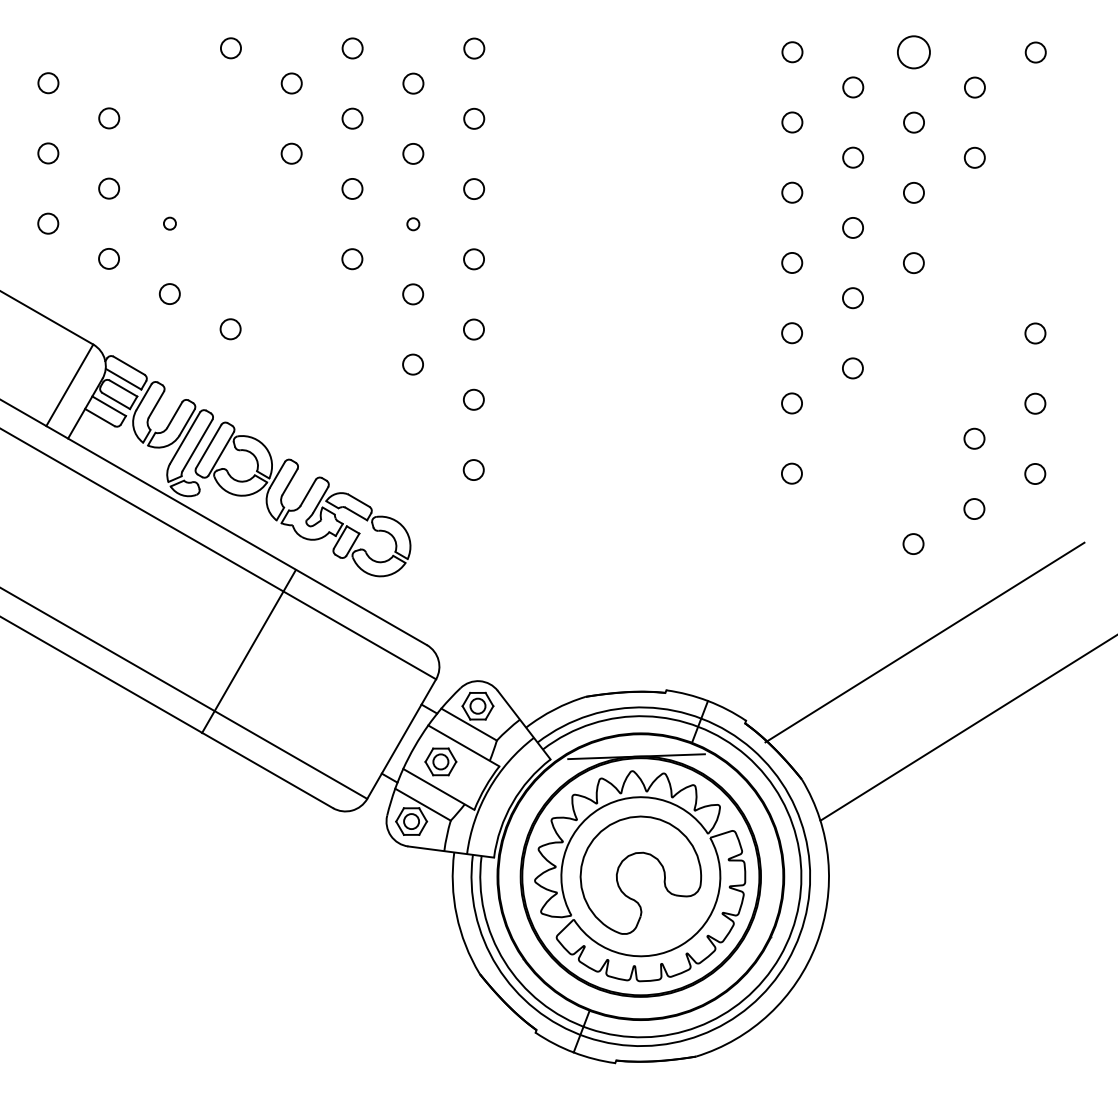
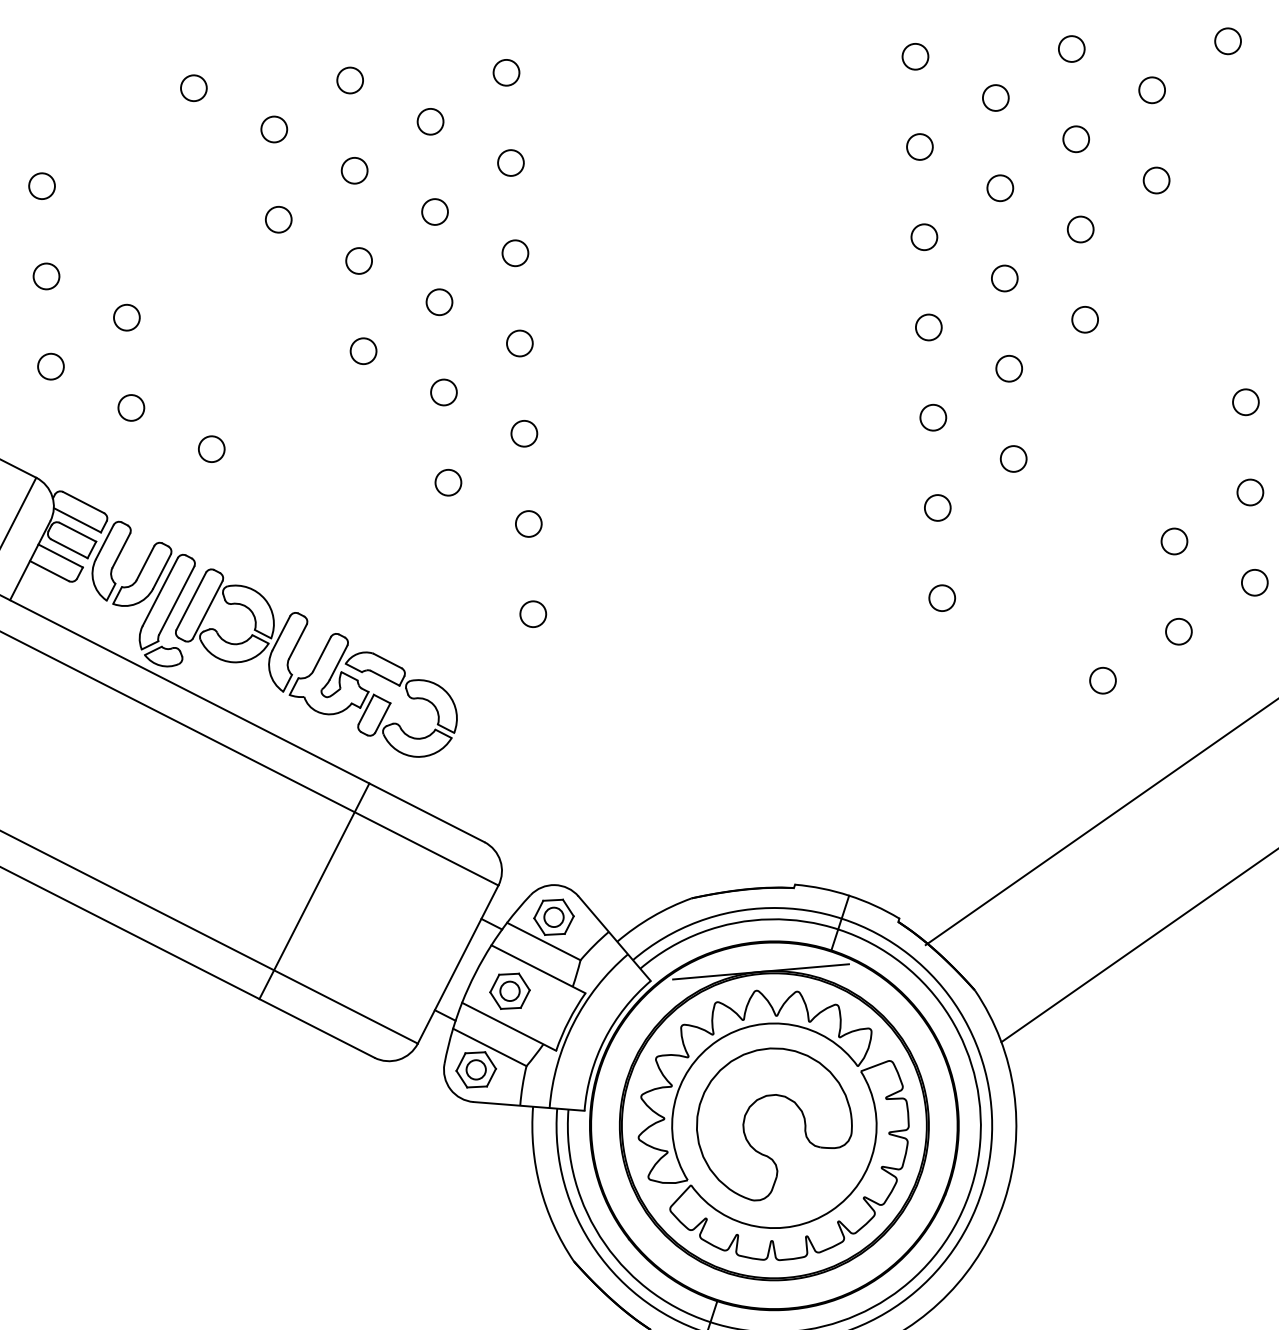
circle: (914, 52) -> (1072, 49), size x0.62
circle: (169, 223) -> (126, 317), size x1.67
circle: (413, 224) -> (439, 302), size x1.67
line: (248, 651) -> (313, 891), moved

